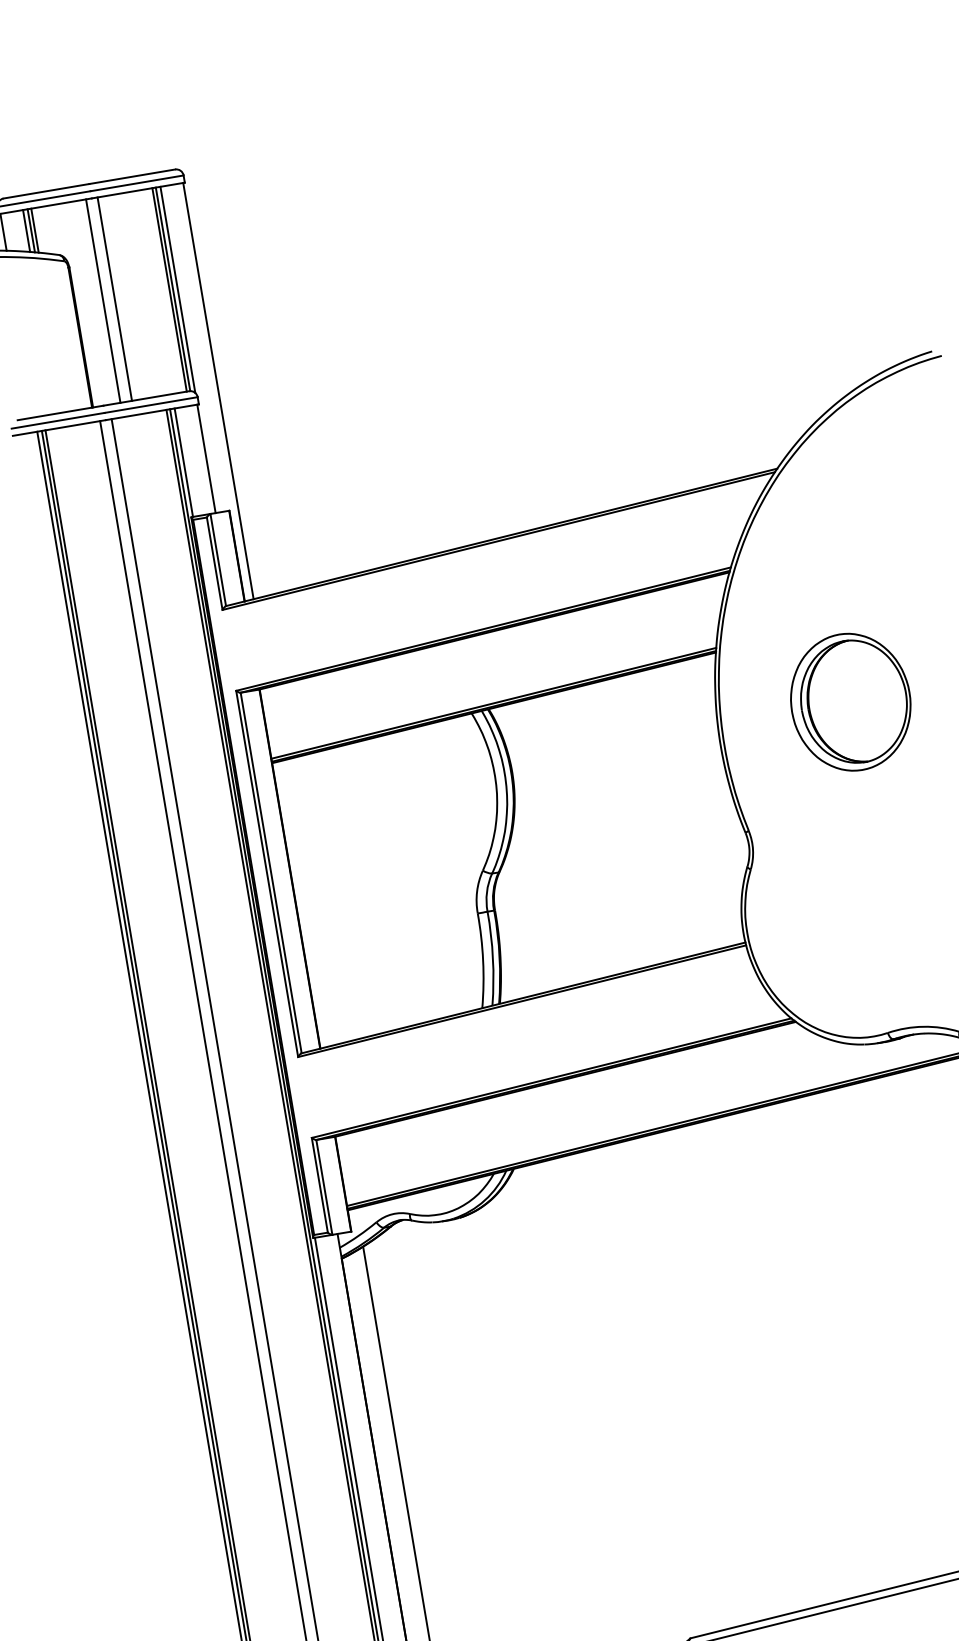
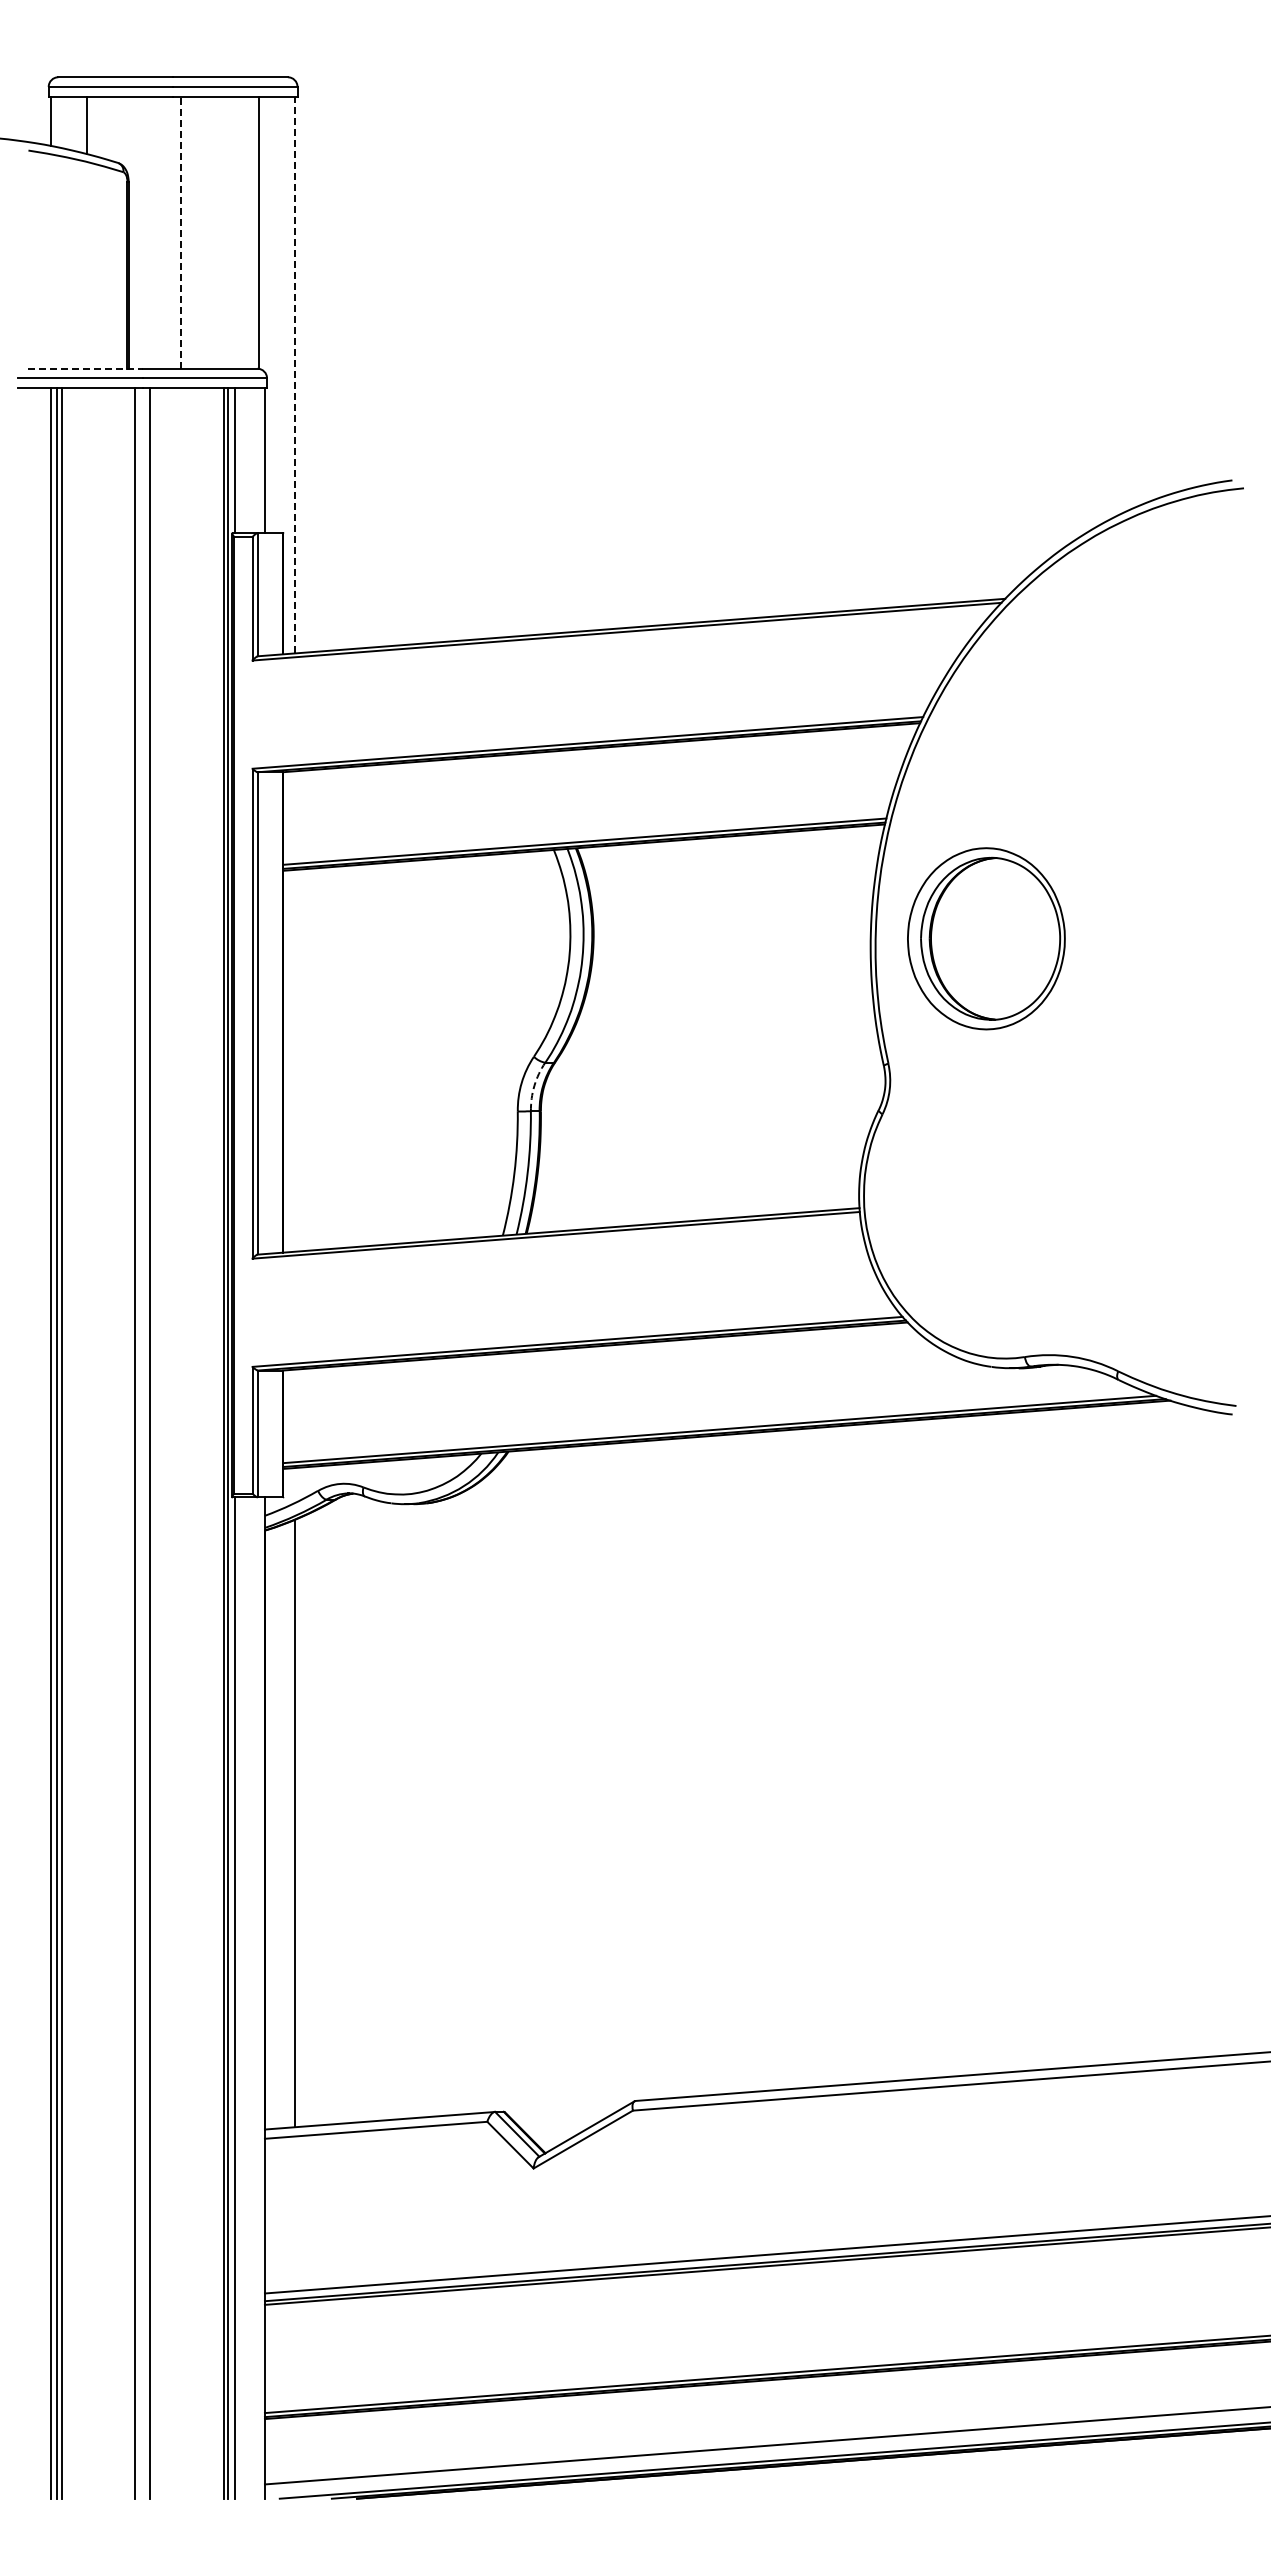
line: (26, 230) -> (81, 124), removed
line: (35, 230) -> (92, 125), removed
line: (169, 289) -> (254, 232), removed
line: (177, 289) -> (264, 234), removed
line: (114, 299) -> (180, 232), solid -> dashed
line: (103, 301) -> (165, 232), removed
line: (218, 390) -> (295, 374), solid -> dashed
line: (60, 412) -> (85, 368), solid -> dashed
part: (850, 702) -> (986, 938), moved
arc: (486, 891) -> (534, 1085), solid -> dashed

